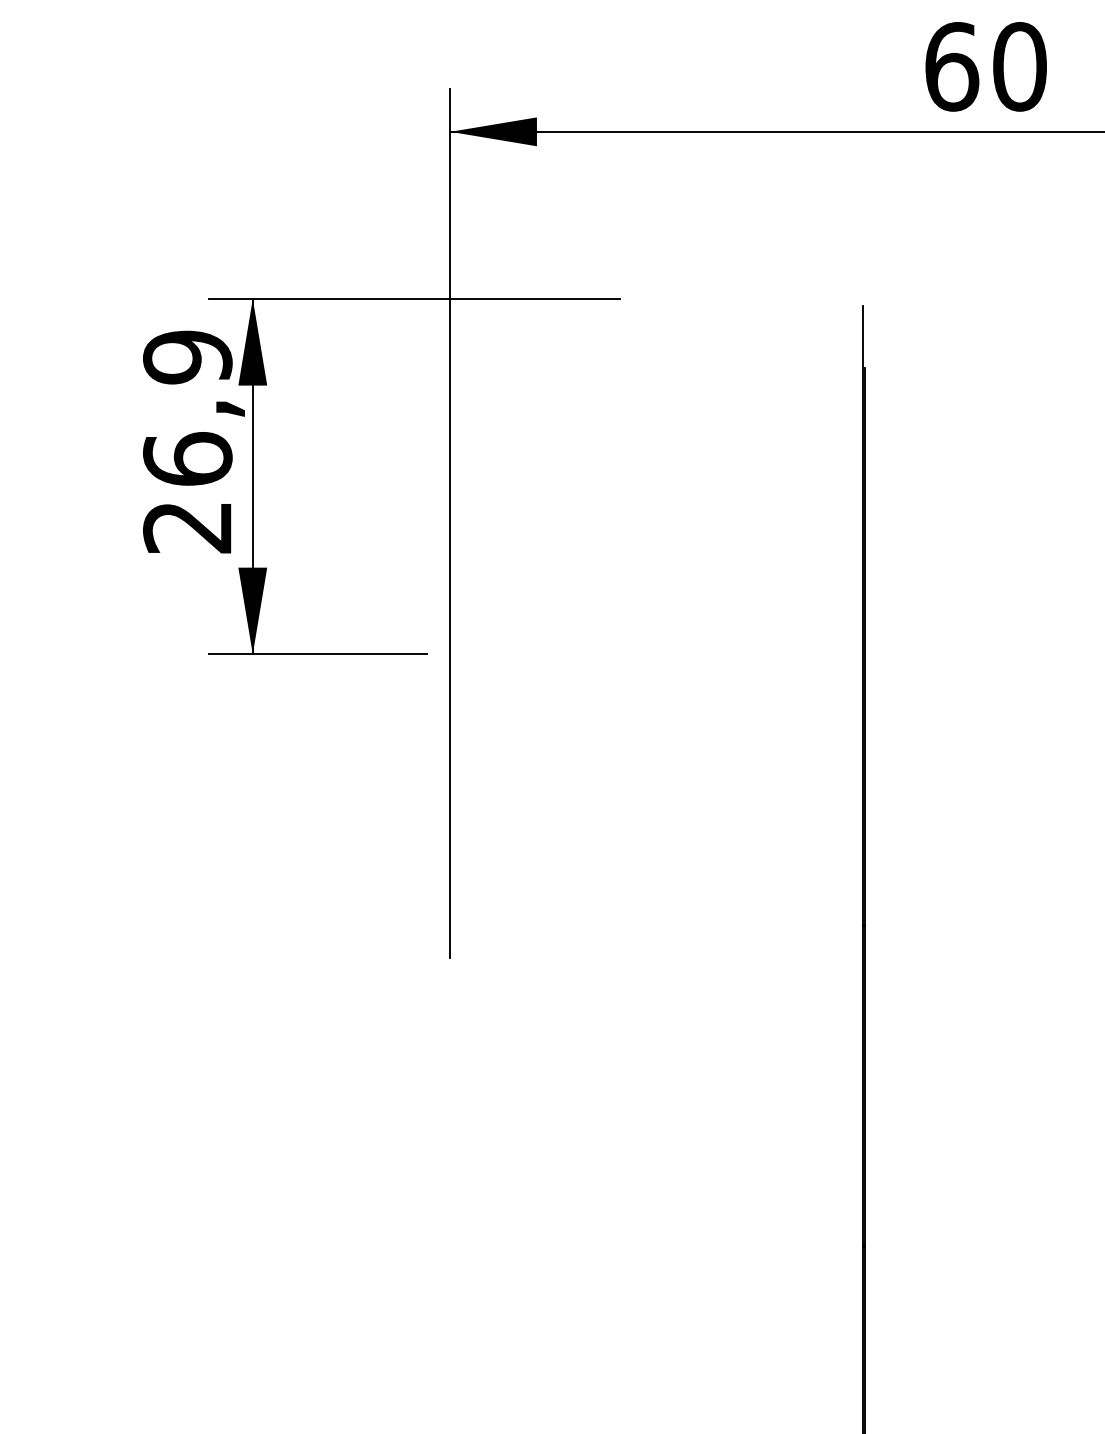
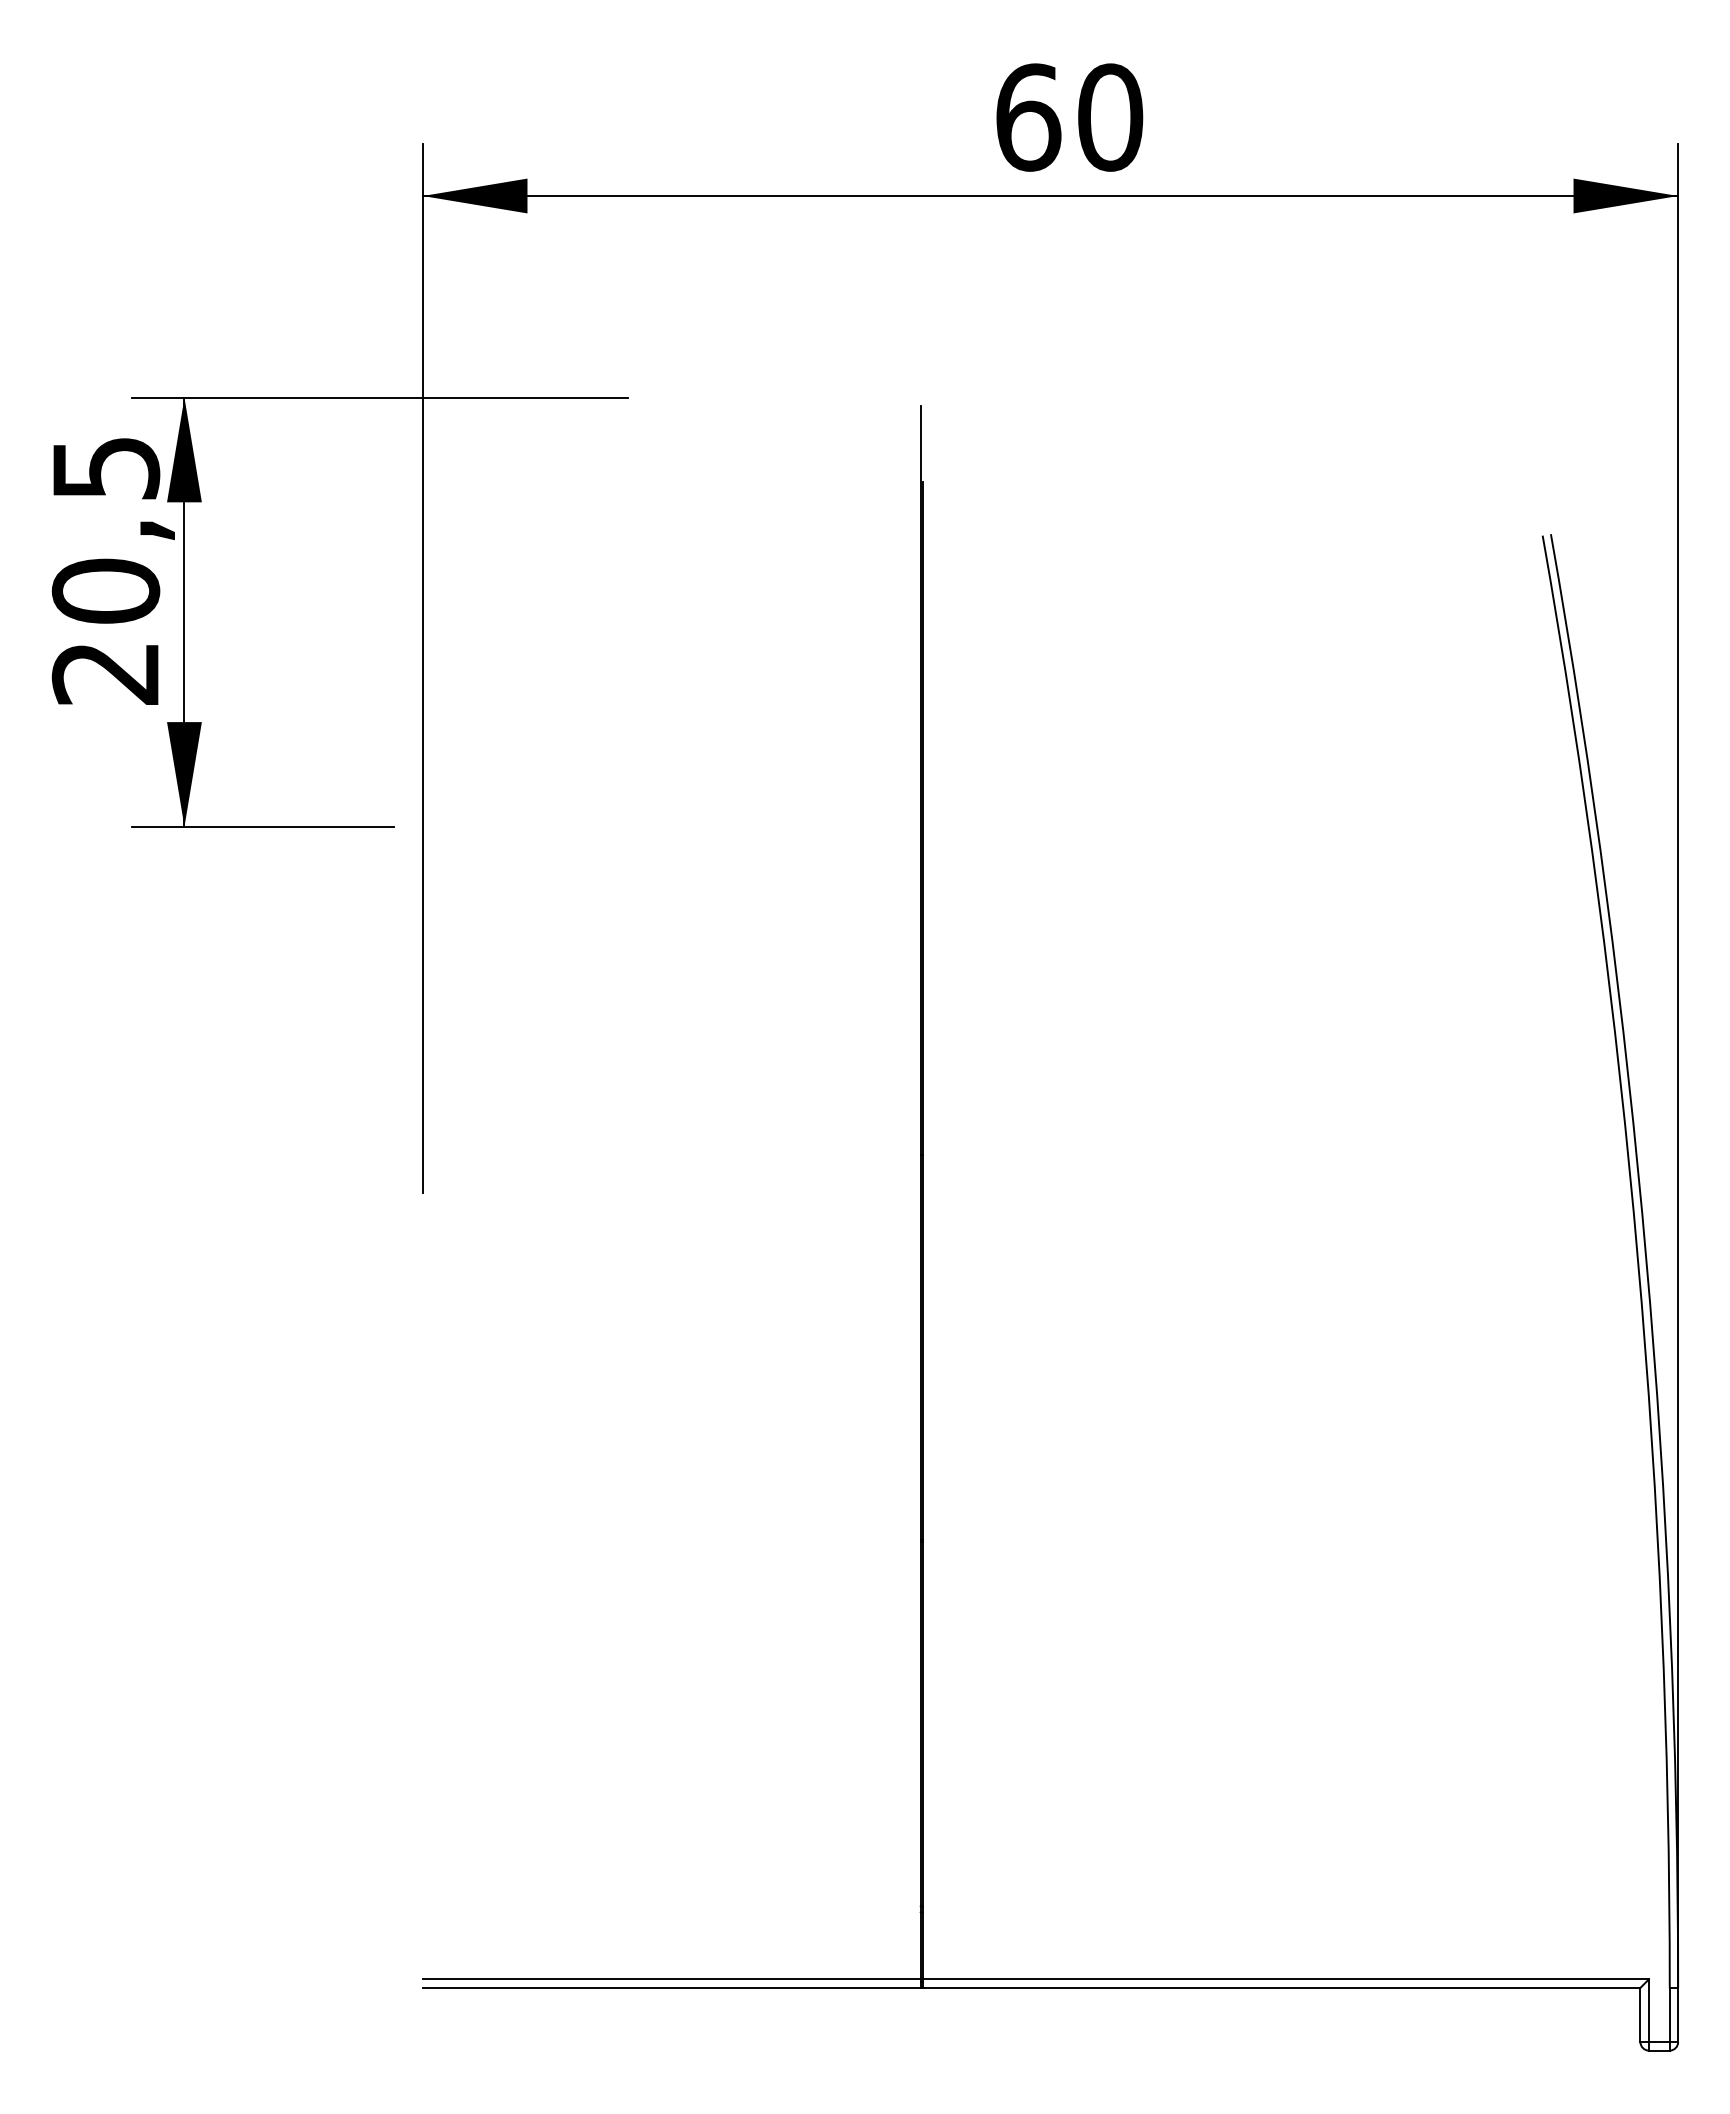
text: (187, 408) -> (105, 529), 26,9 -> 20,5

